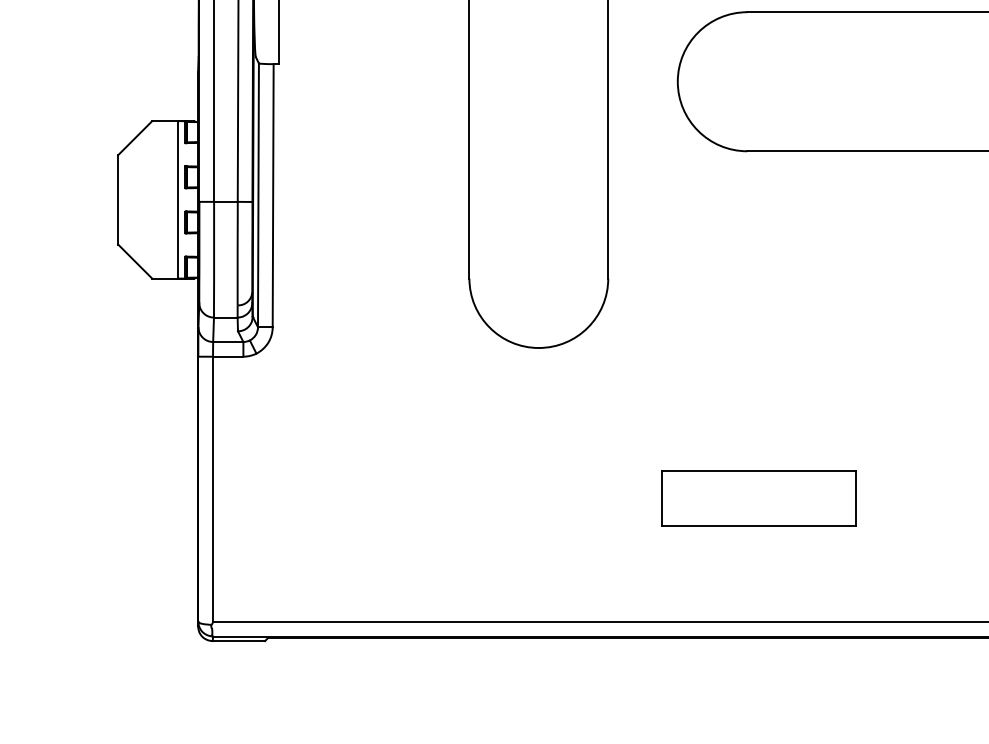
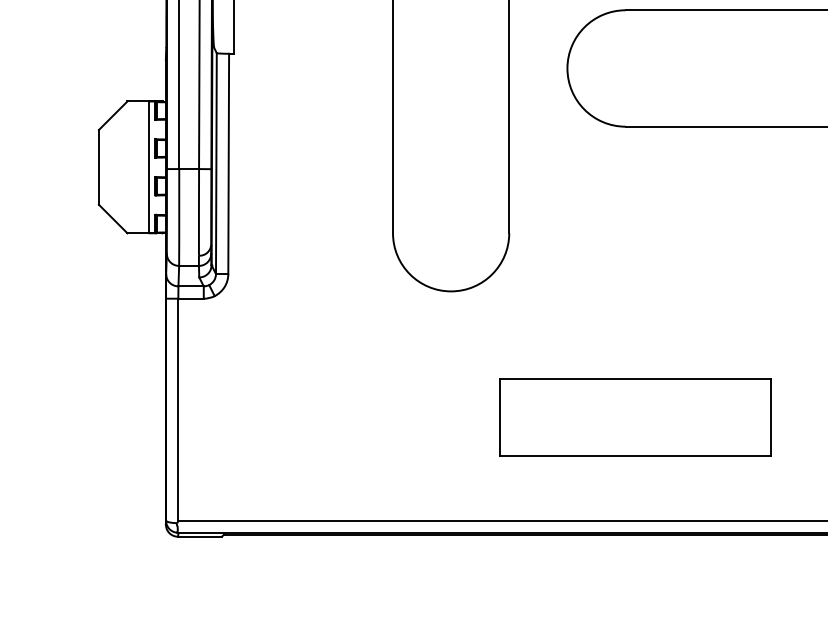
part: (758, 498) -> (635, 417), size x1.67

